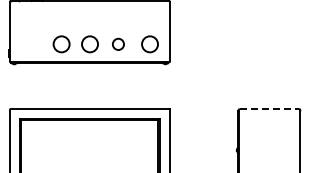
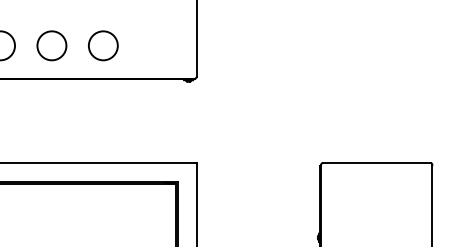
circle: (118, 44) -> (103, 46), size x1.43
circle: (149, 44) -> (159, 46), removed
line: (269, 109) -> (376, 163), dashed -> solid

